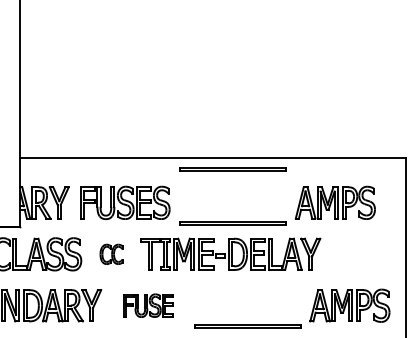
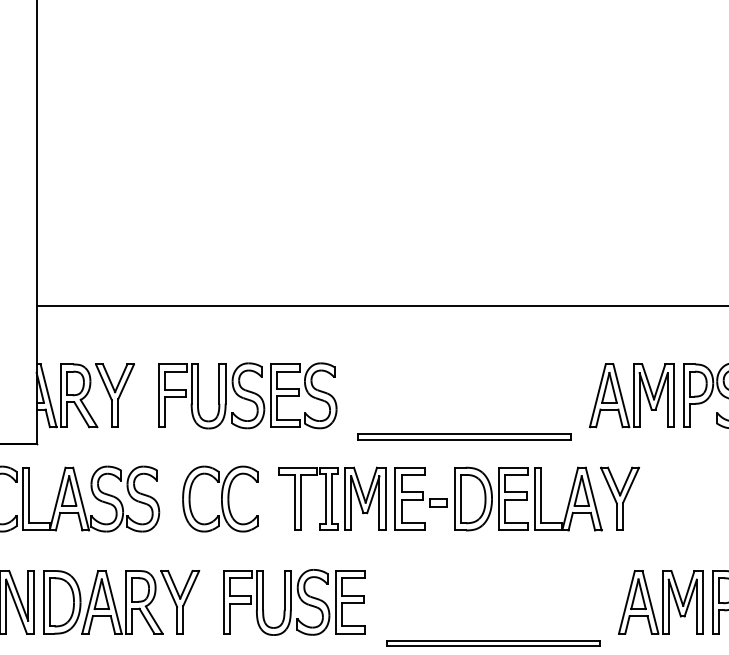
line: (232, 168) -> (462, 326), removed
part: (111, 254) -> (219, 499), size x1.67
part: (148, 305) -> (294, 601), size x1.43

